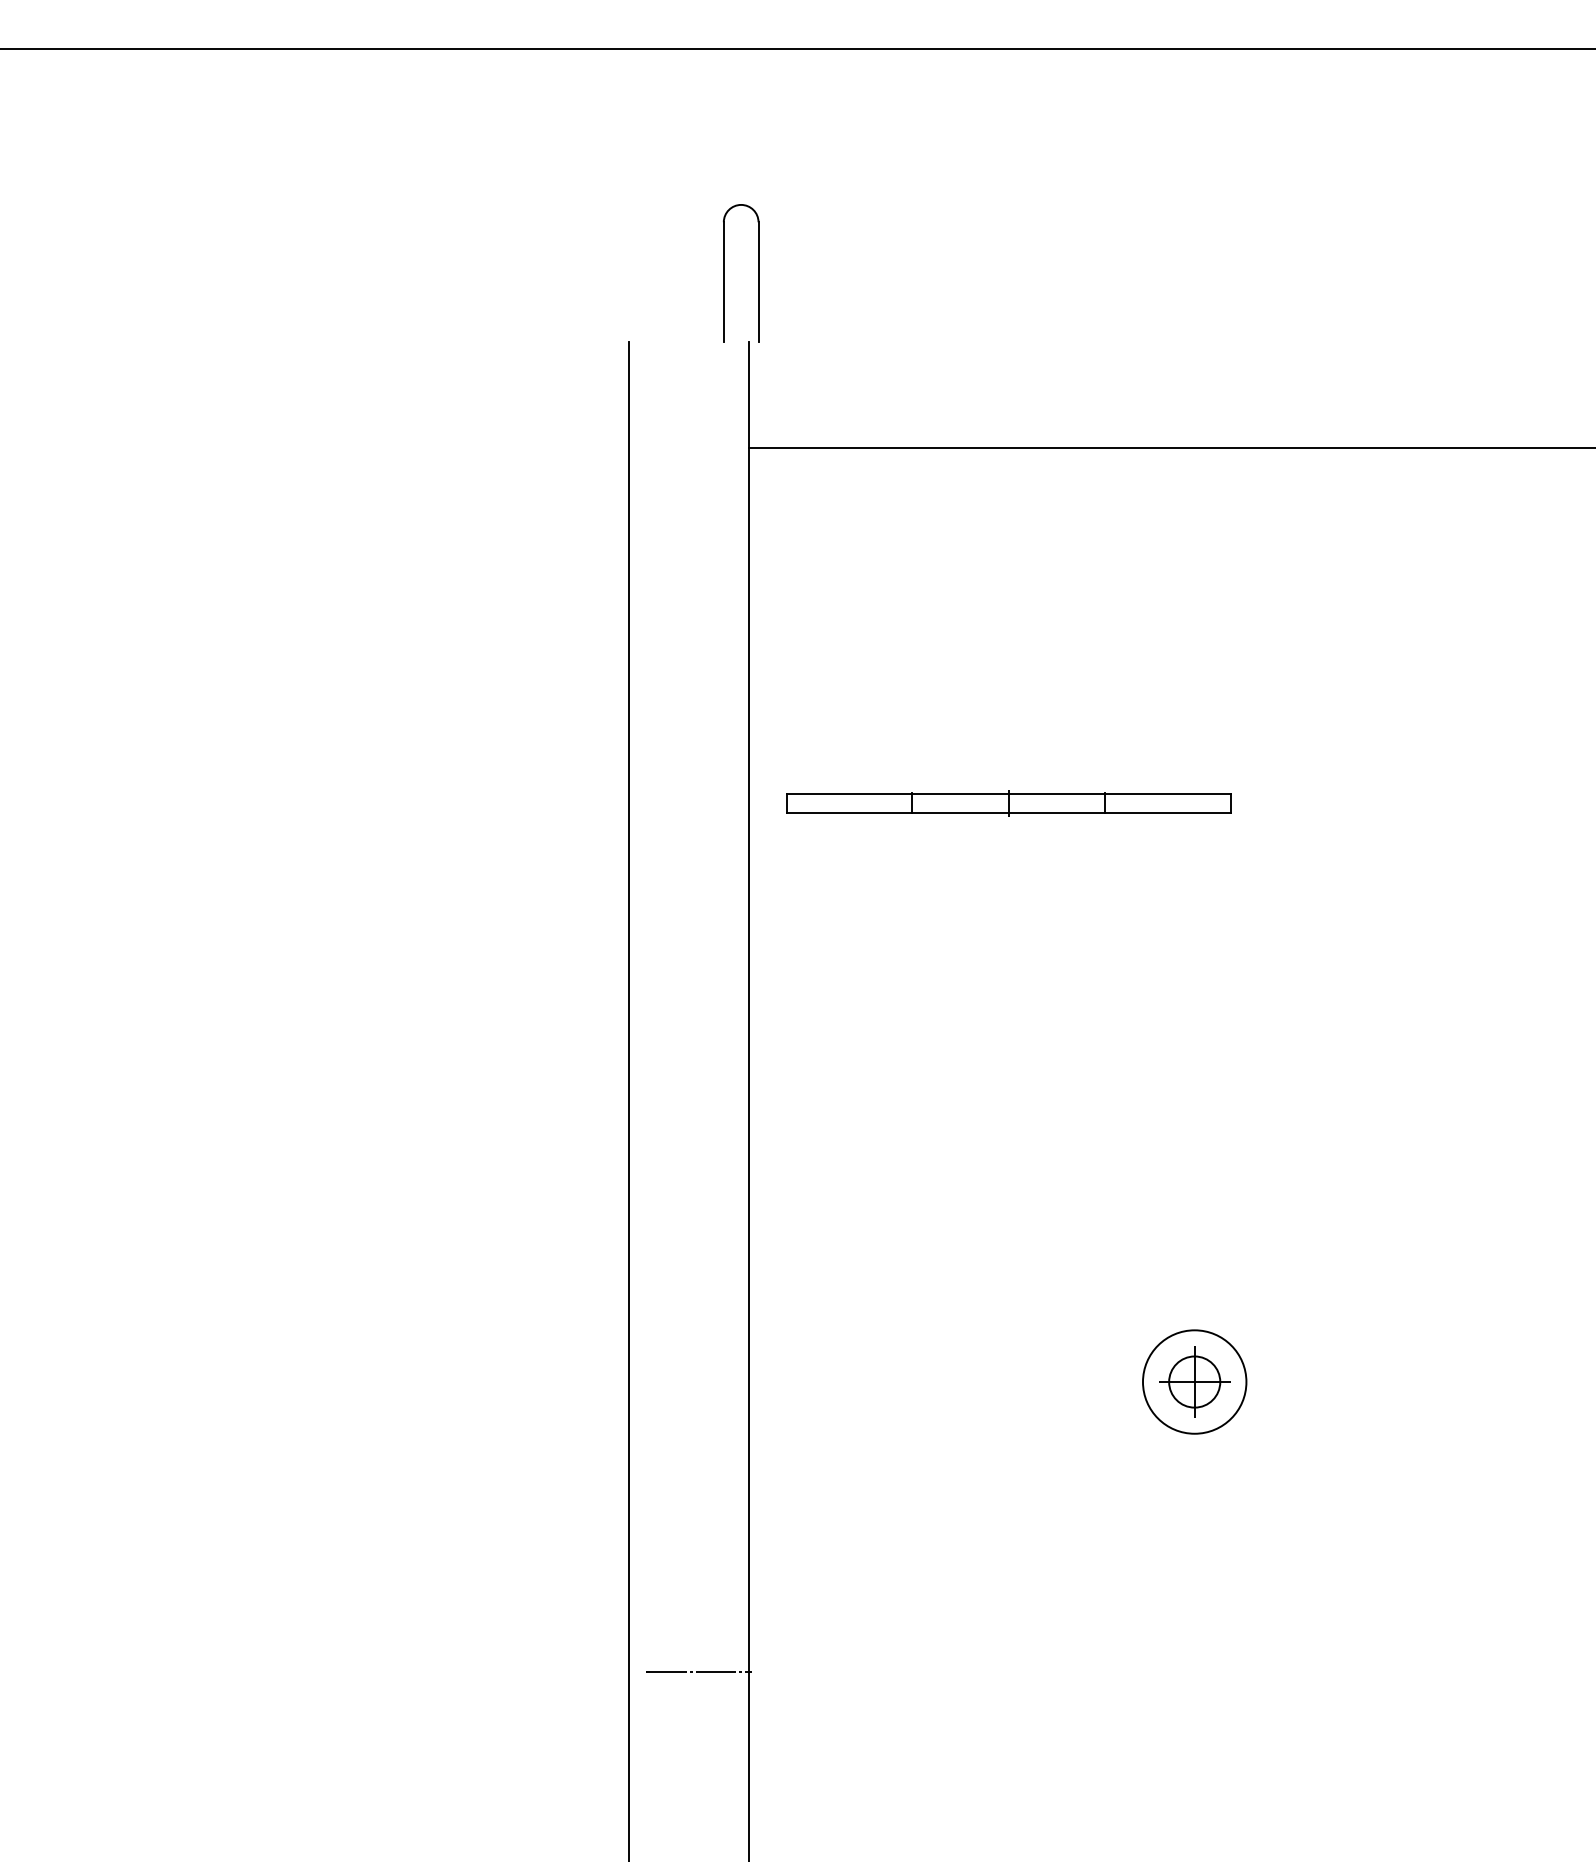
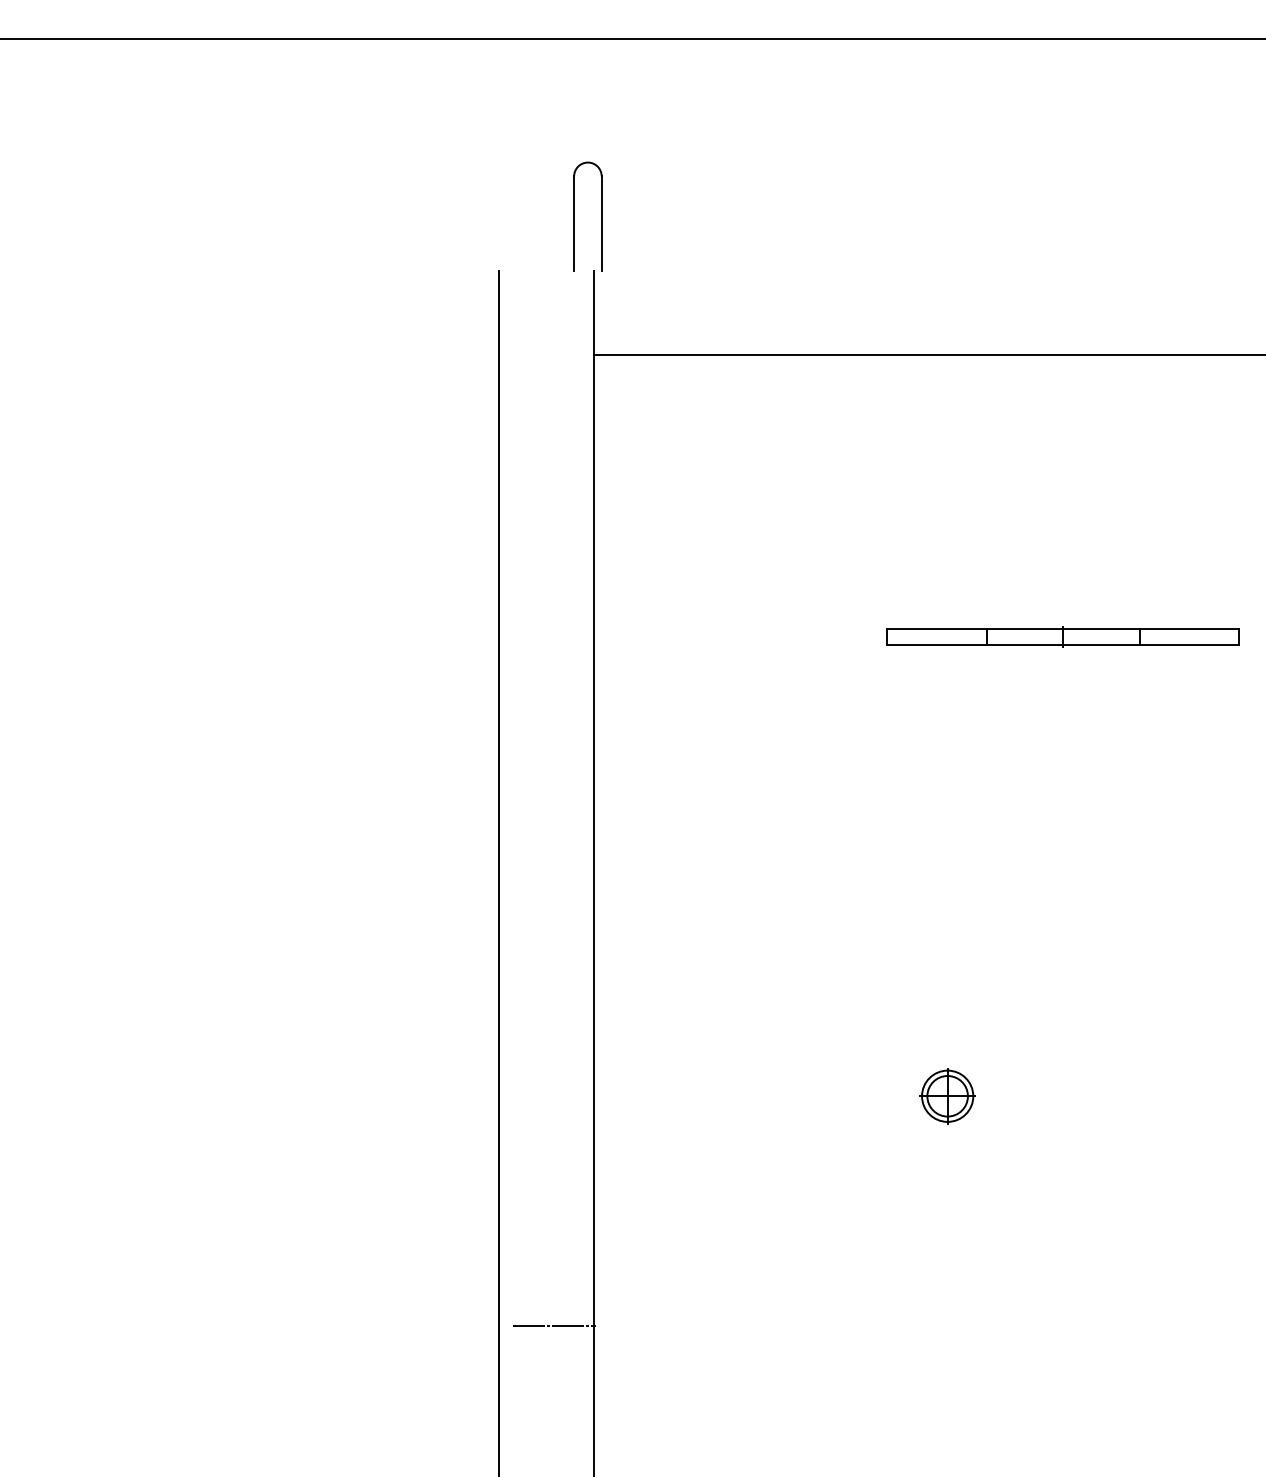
part: (1008, 803) -> (1063, 637), moved
circle: (1194, 1381) -> (947, 1095), size x0.62

